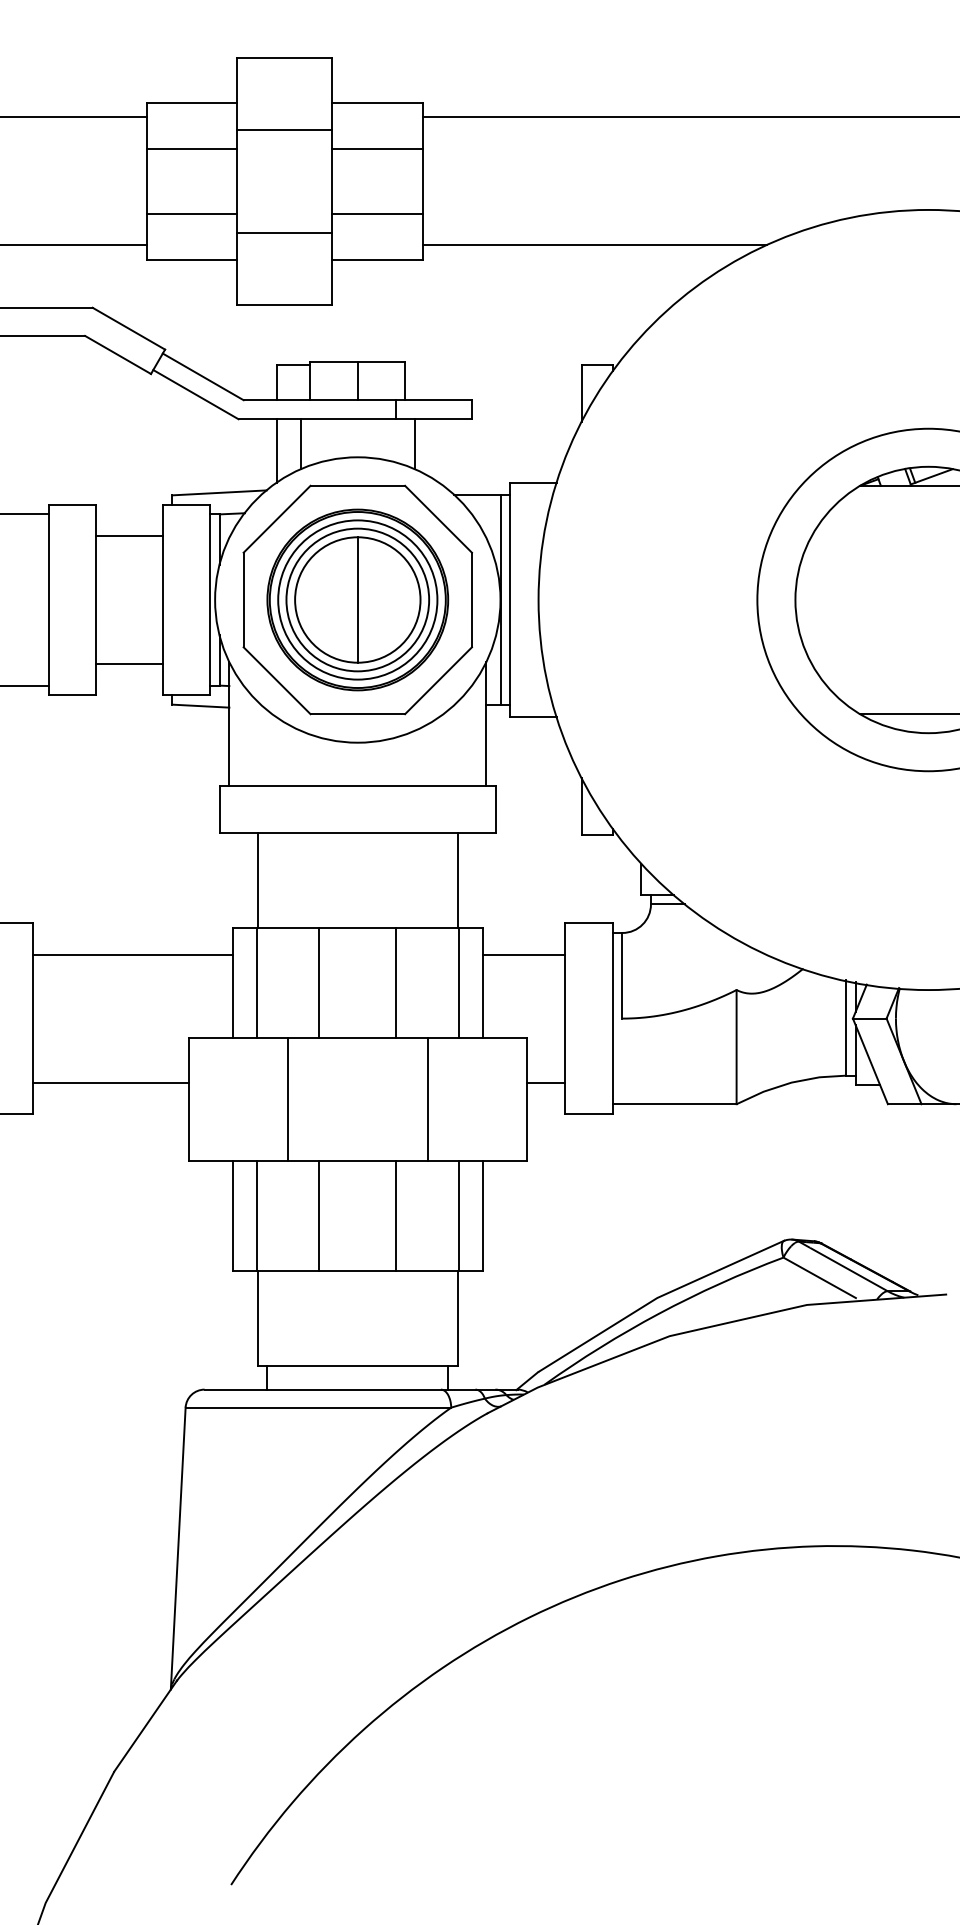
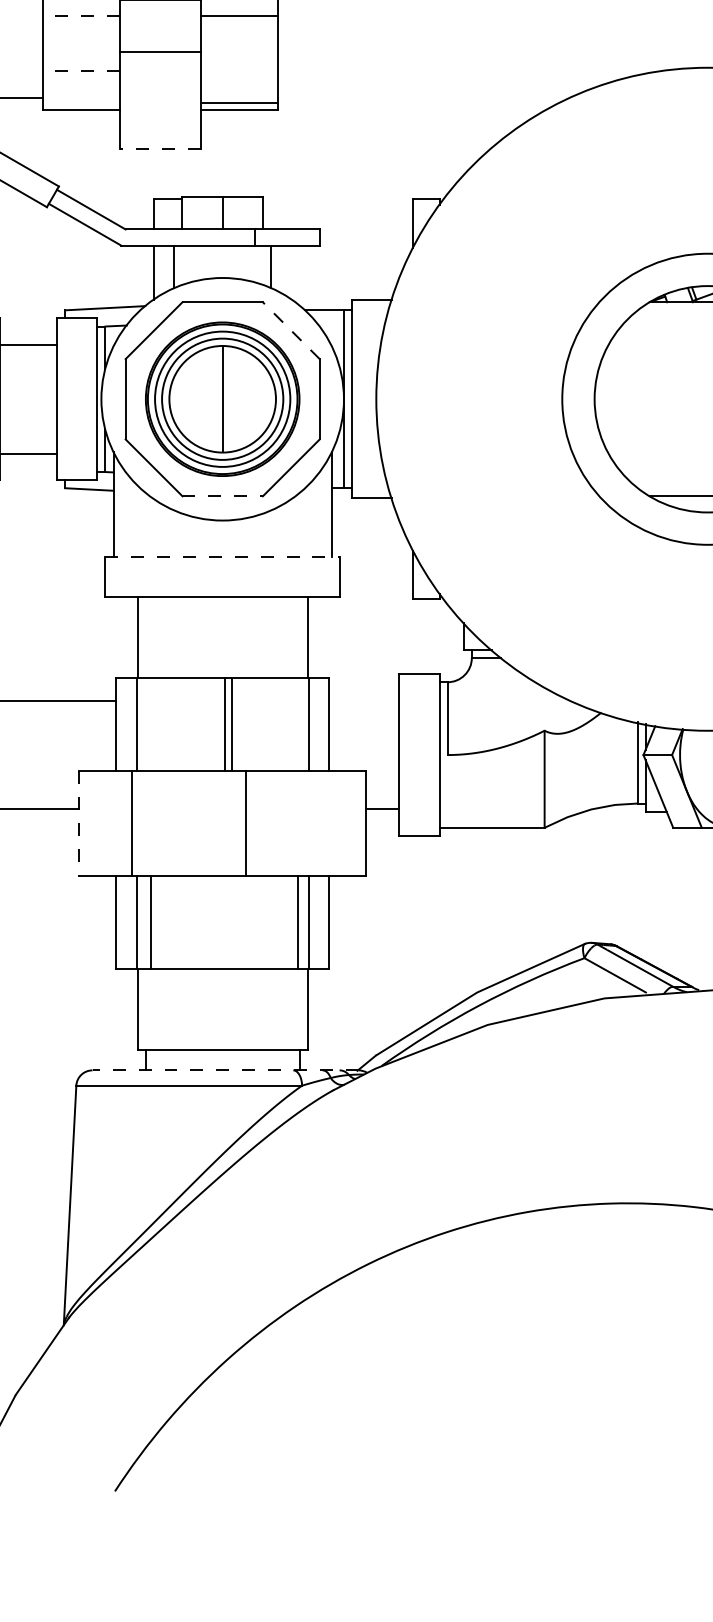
line: (191, 148) -> (81, 15), solid -> dashed
line: (191, 213) -> (81, 70), solid -> dashed
line: (377, 213) -> (239, 102), moved
line: (284, 232) -> (160, 52), moved
line: (594, 245) -> (423, 97), removed
line: (284, 305) -> (160, 148), solid -> dashed
line: (438, 518) -> (291, 330), solid -> dashed
line: (358, 714) -> (223, 496), solid -> dashed
line: (357, 785) -> (222, 556), solid -> dashed
line: (523, 954) -> (363, 700), removed
line: (319, 982) -> (232, 724), moved
line: (396, 982) -> (224, 724), moved
line: (188, 1099) -> (78, 823), solid -> dashed
line: (287, 1099) -> (131, 823), moved
line: (427, 1099) -> (246, 823), moved
line: (319, 1215) -> (151, 922), moved
line: (396, 1215) -> (298, 922), moved
line: (361, 1389) -> (225, 1070), solid -> dashed

